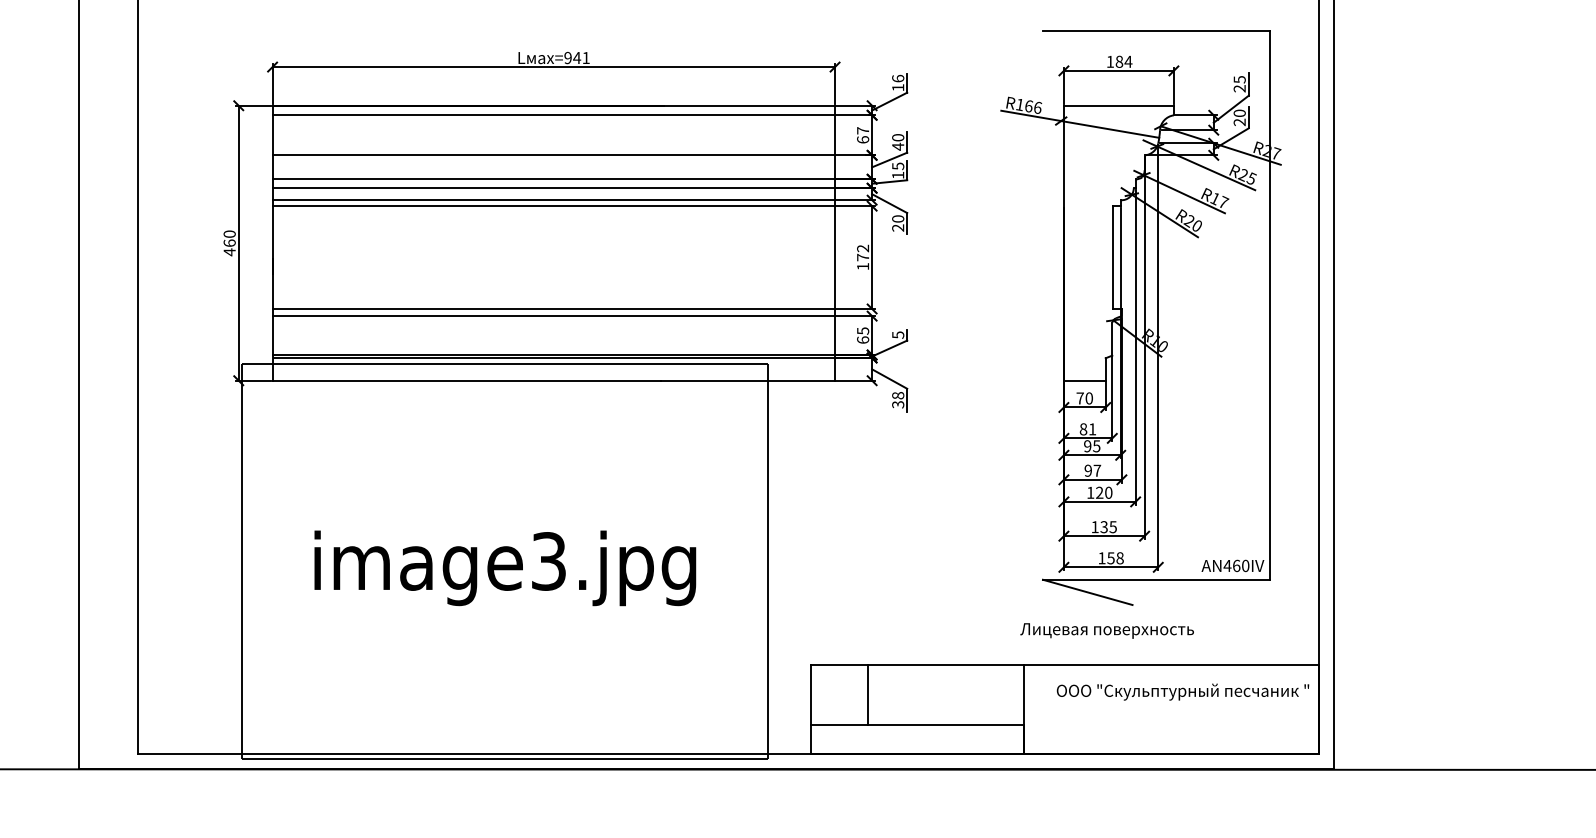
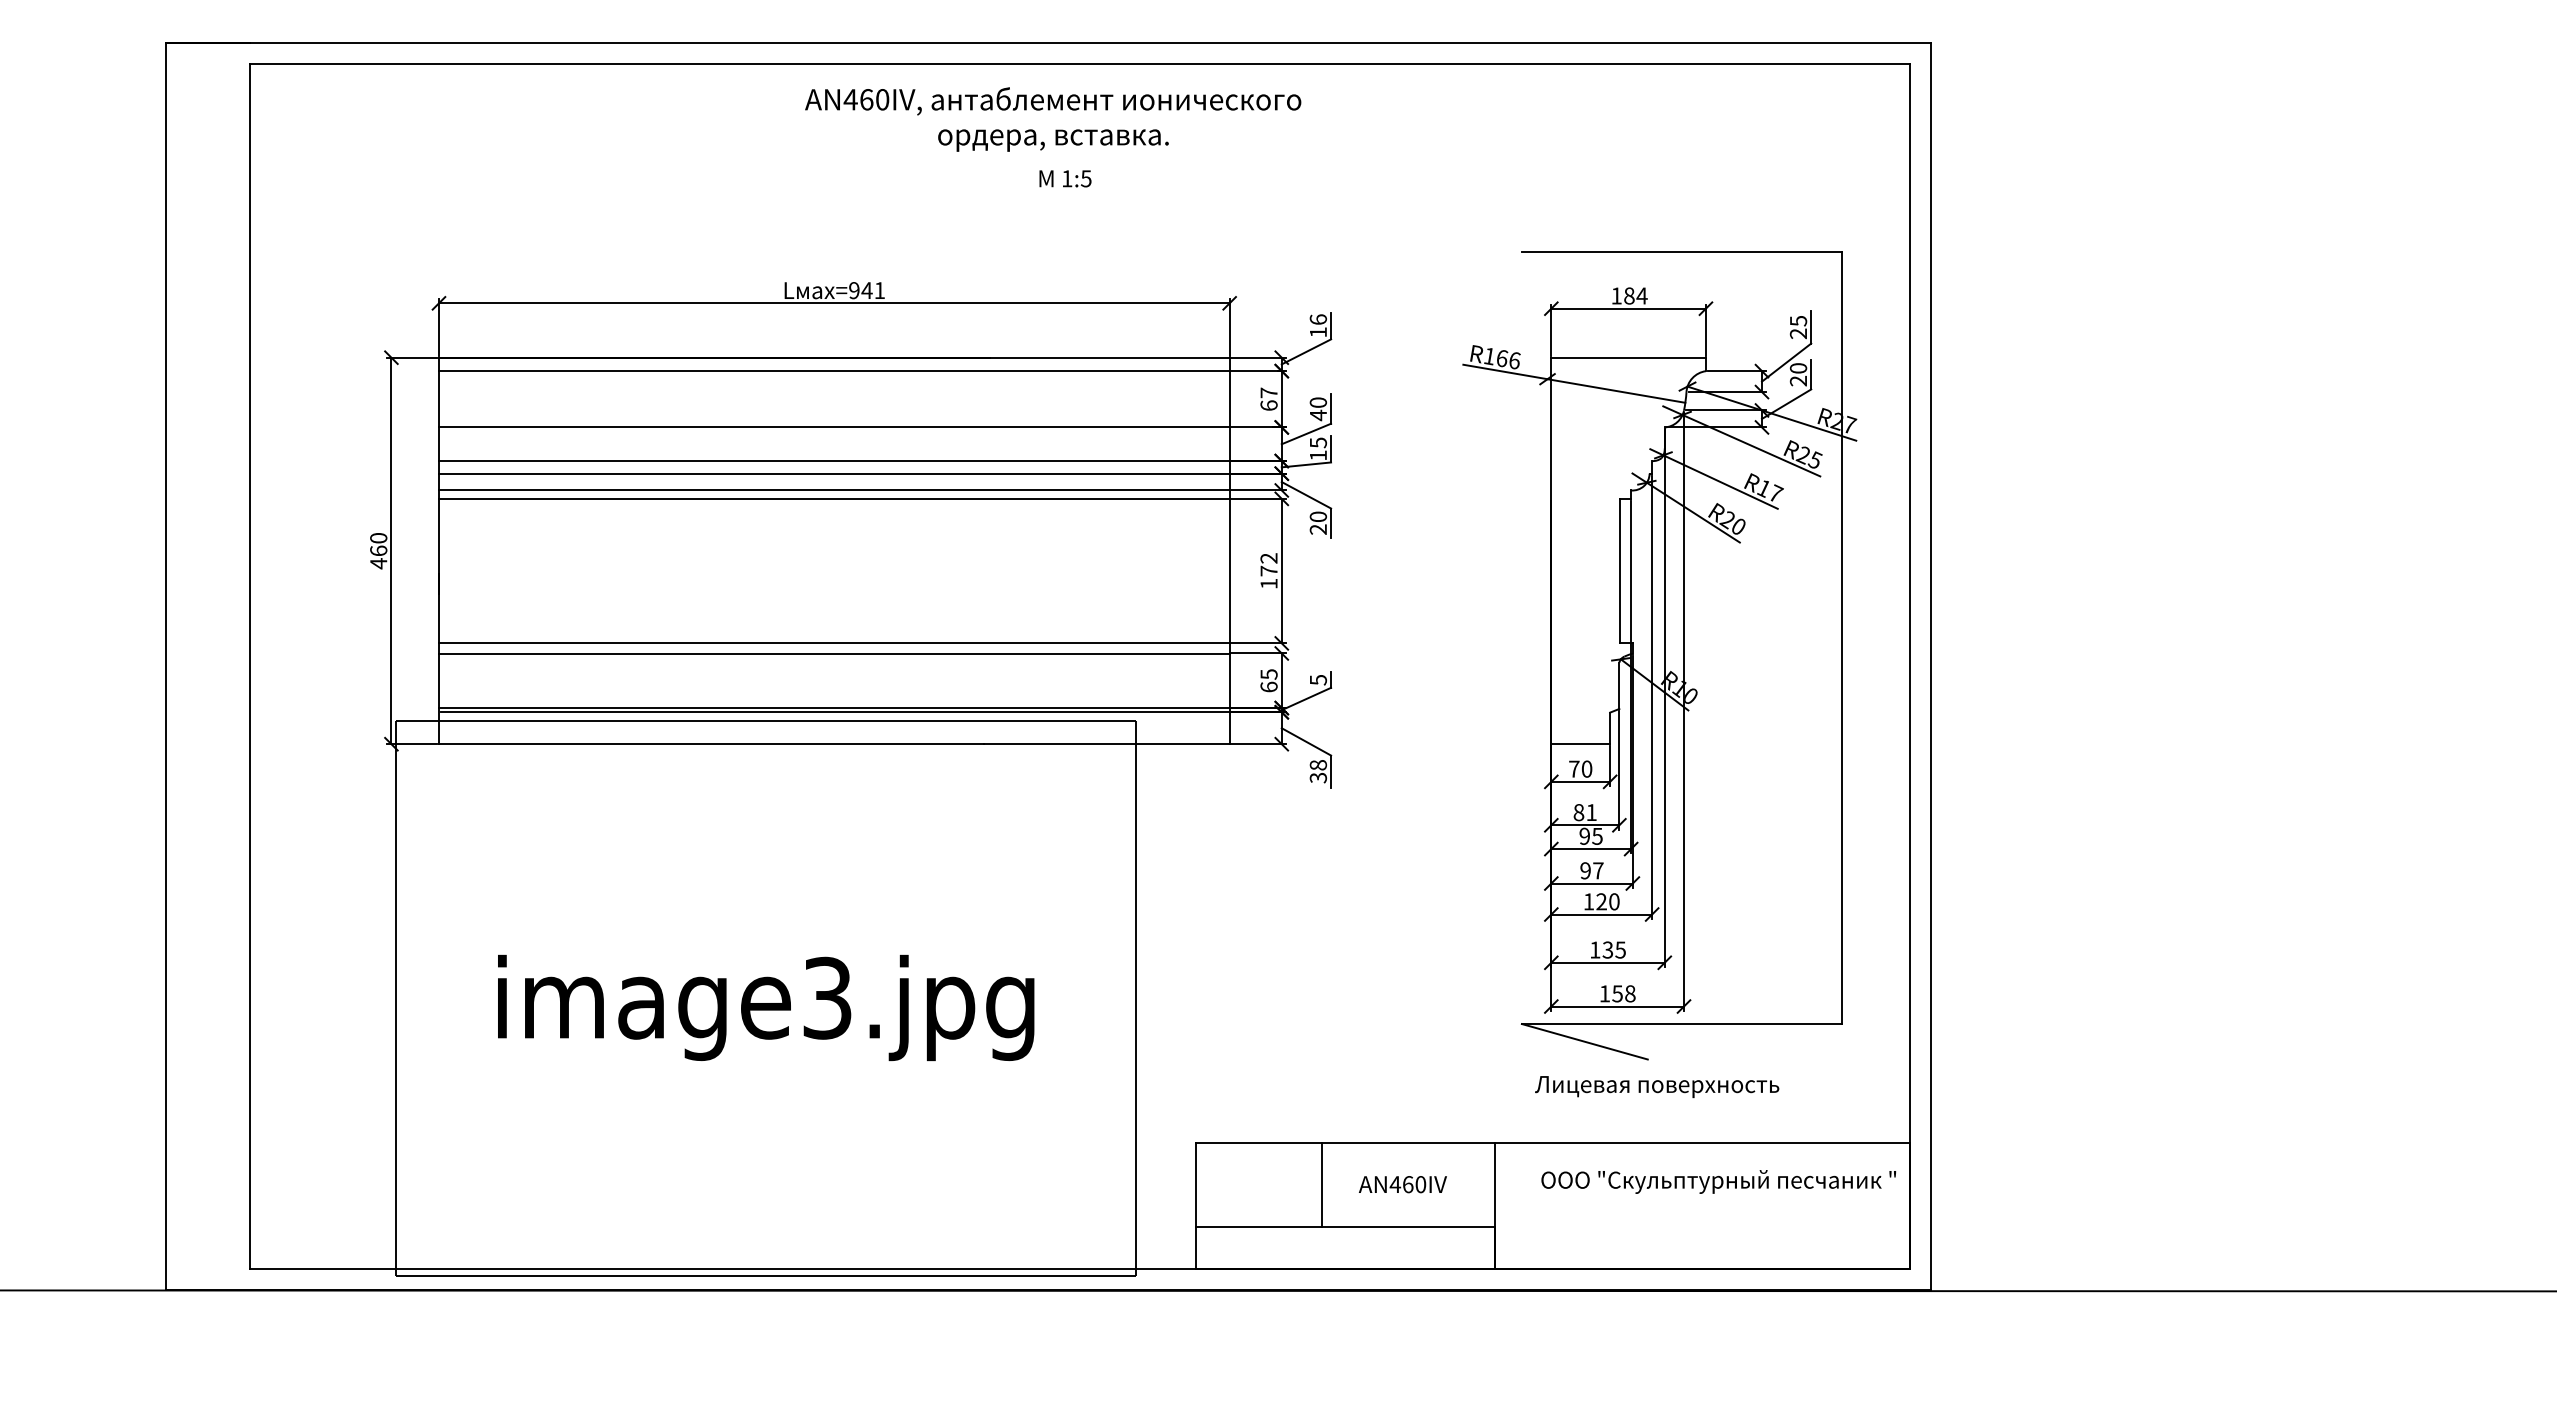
text: (1232, 565) -> (1402, 1184), moved
text: (1107, 631) -> (1657, 1087), moved
line: (867, 694) -> (1321, 1185), moved

